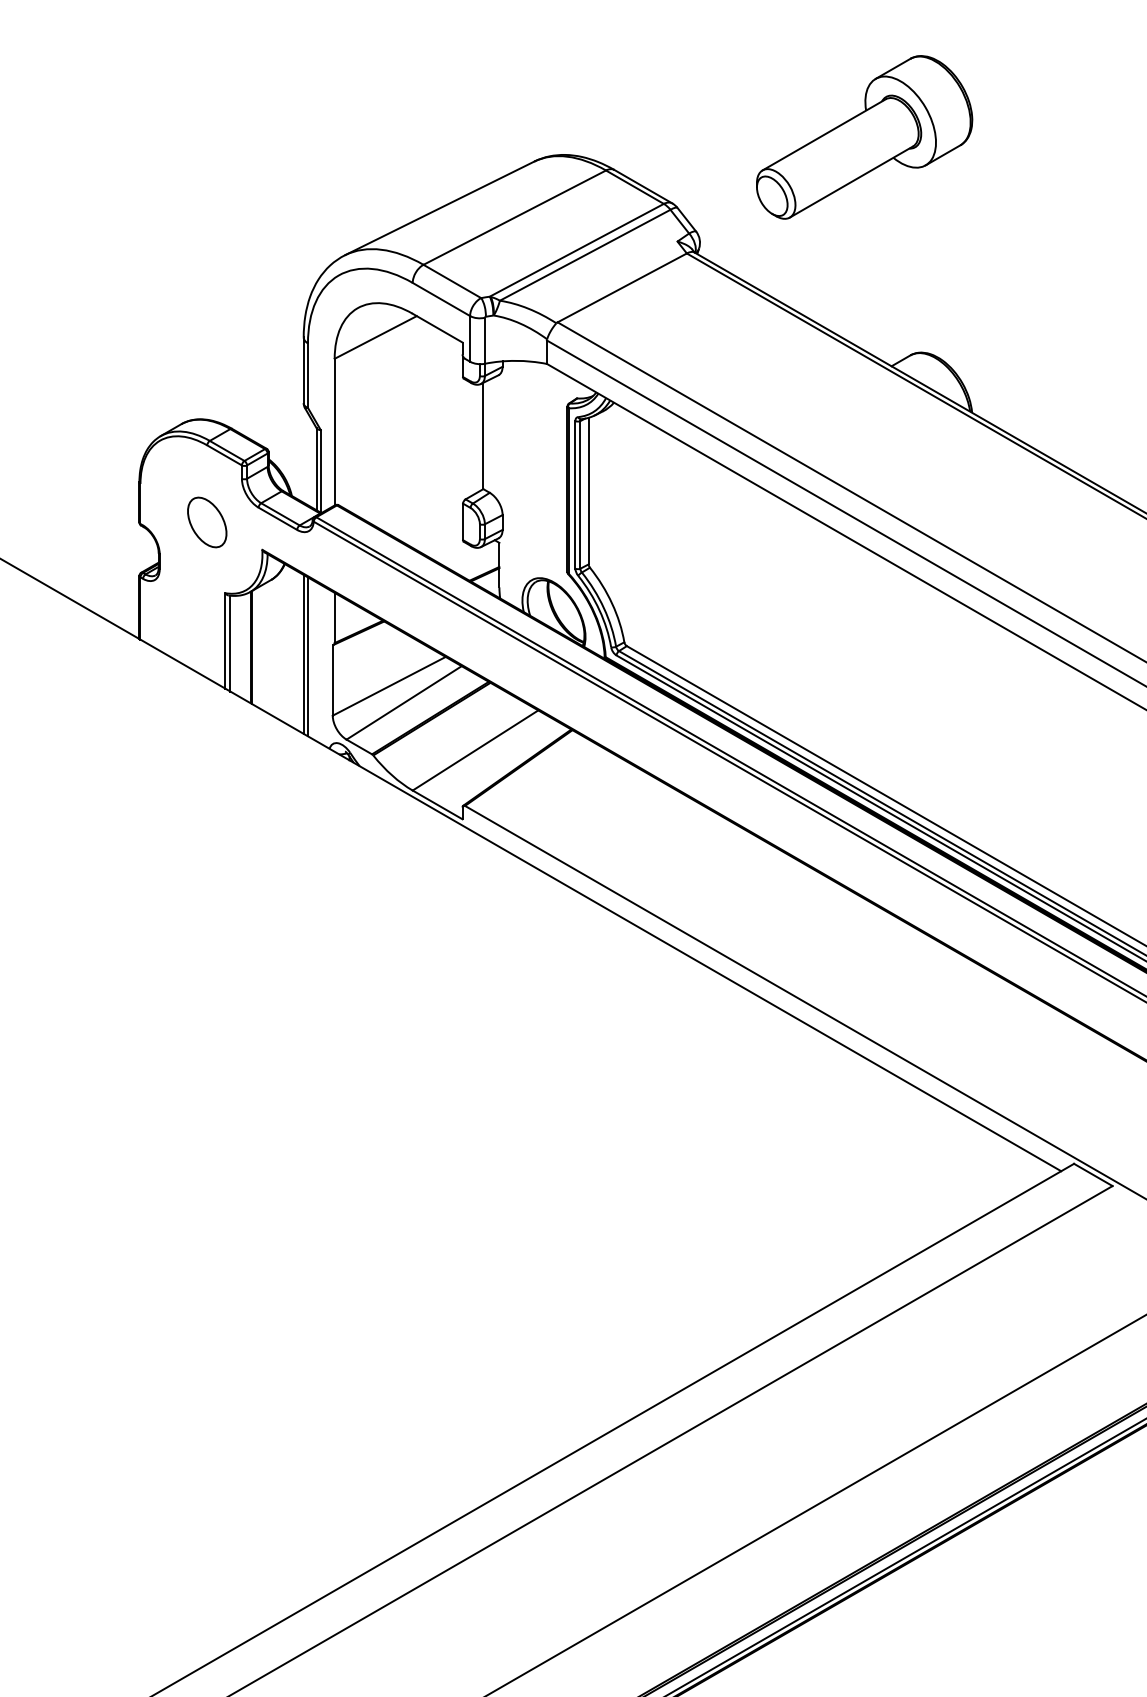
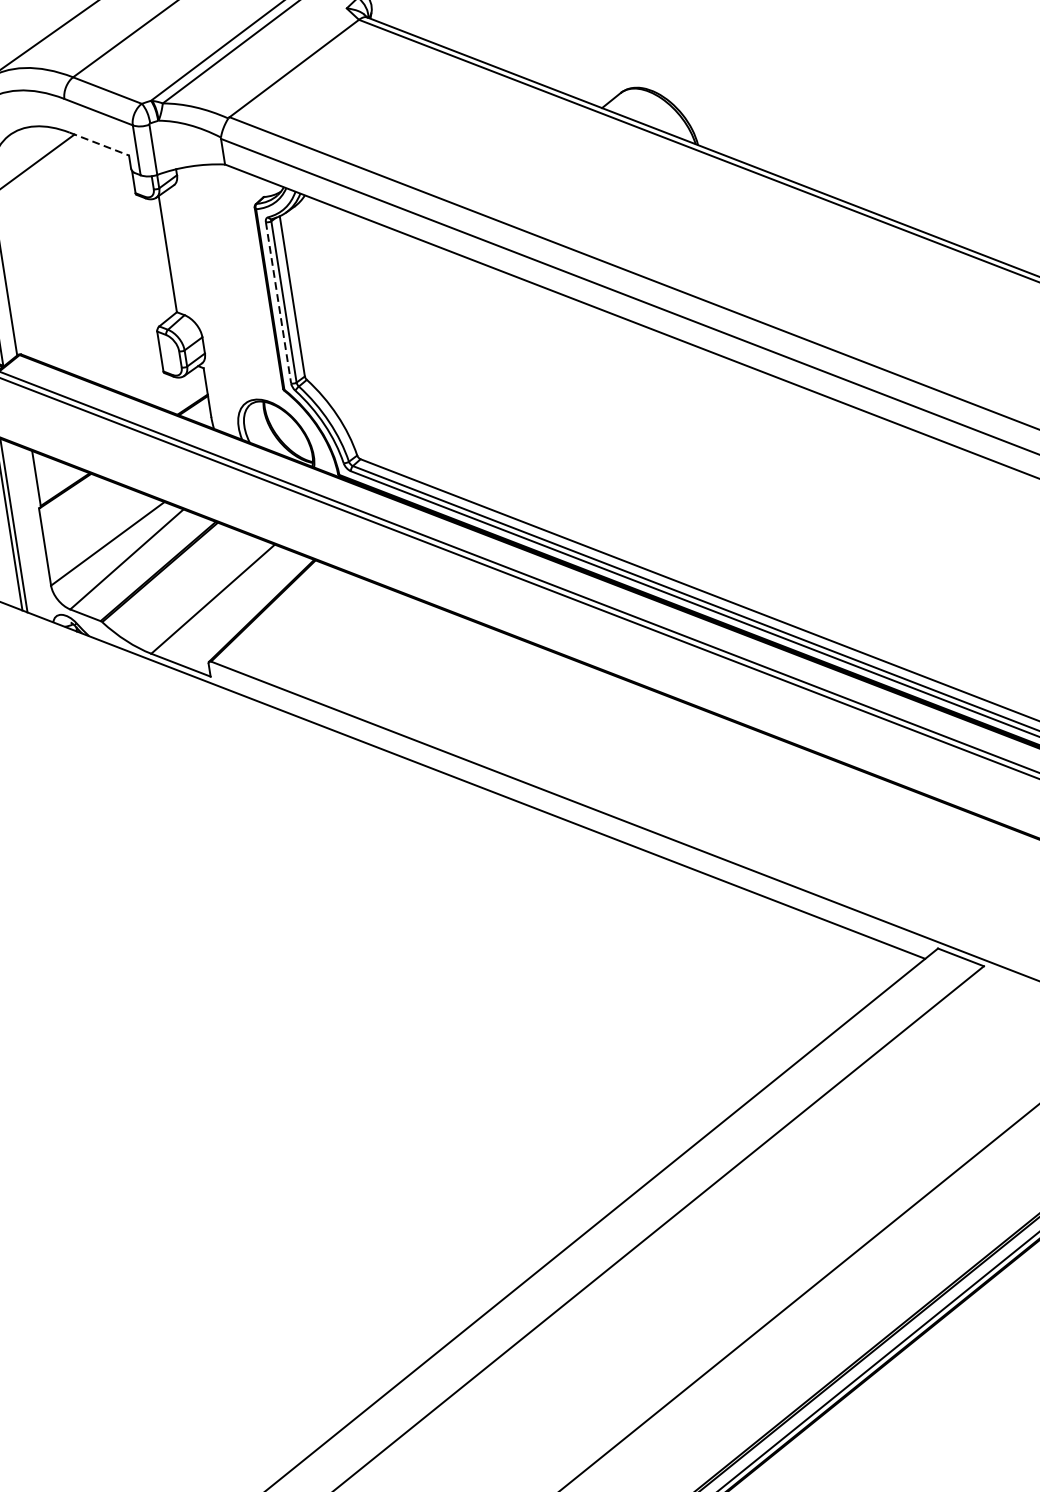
line: (437, 328) -> (99, 144), solid -> dashed
line: (575, 494) -> (278, 302), solid -> dashed

